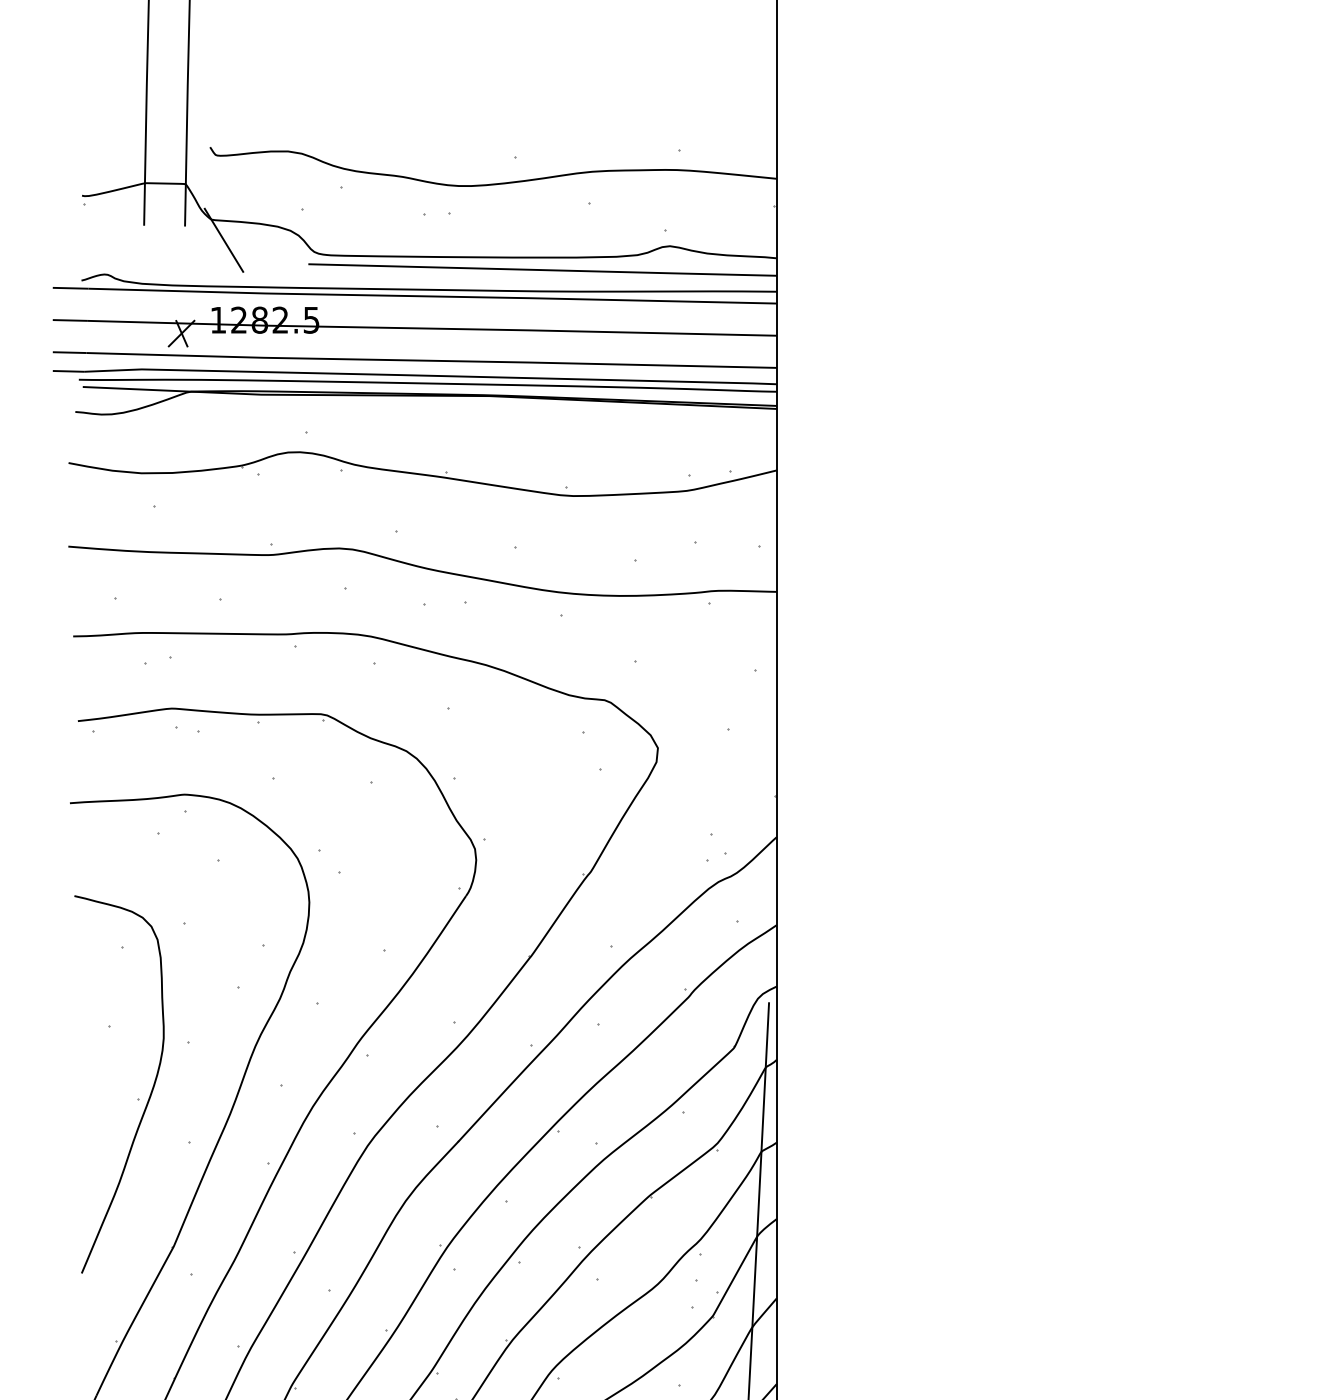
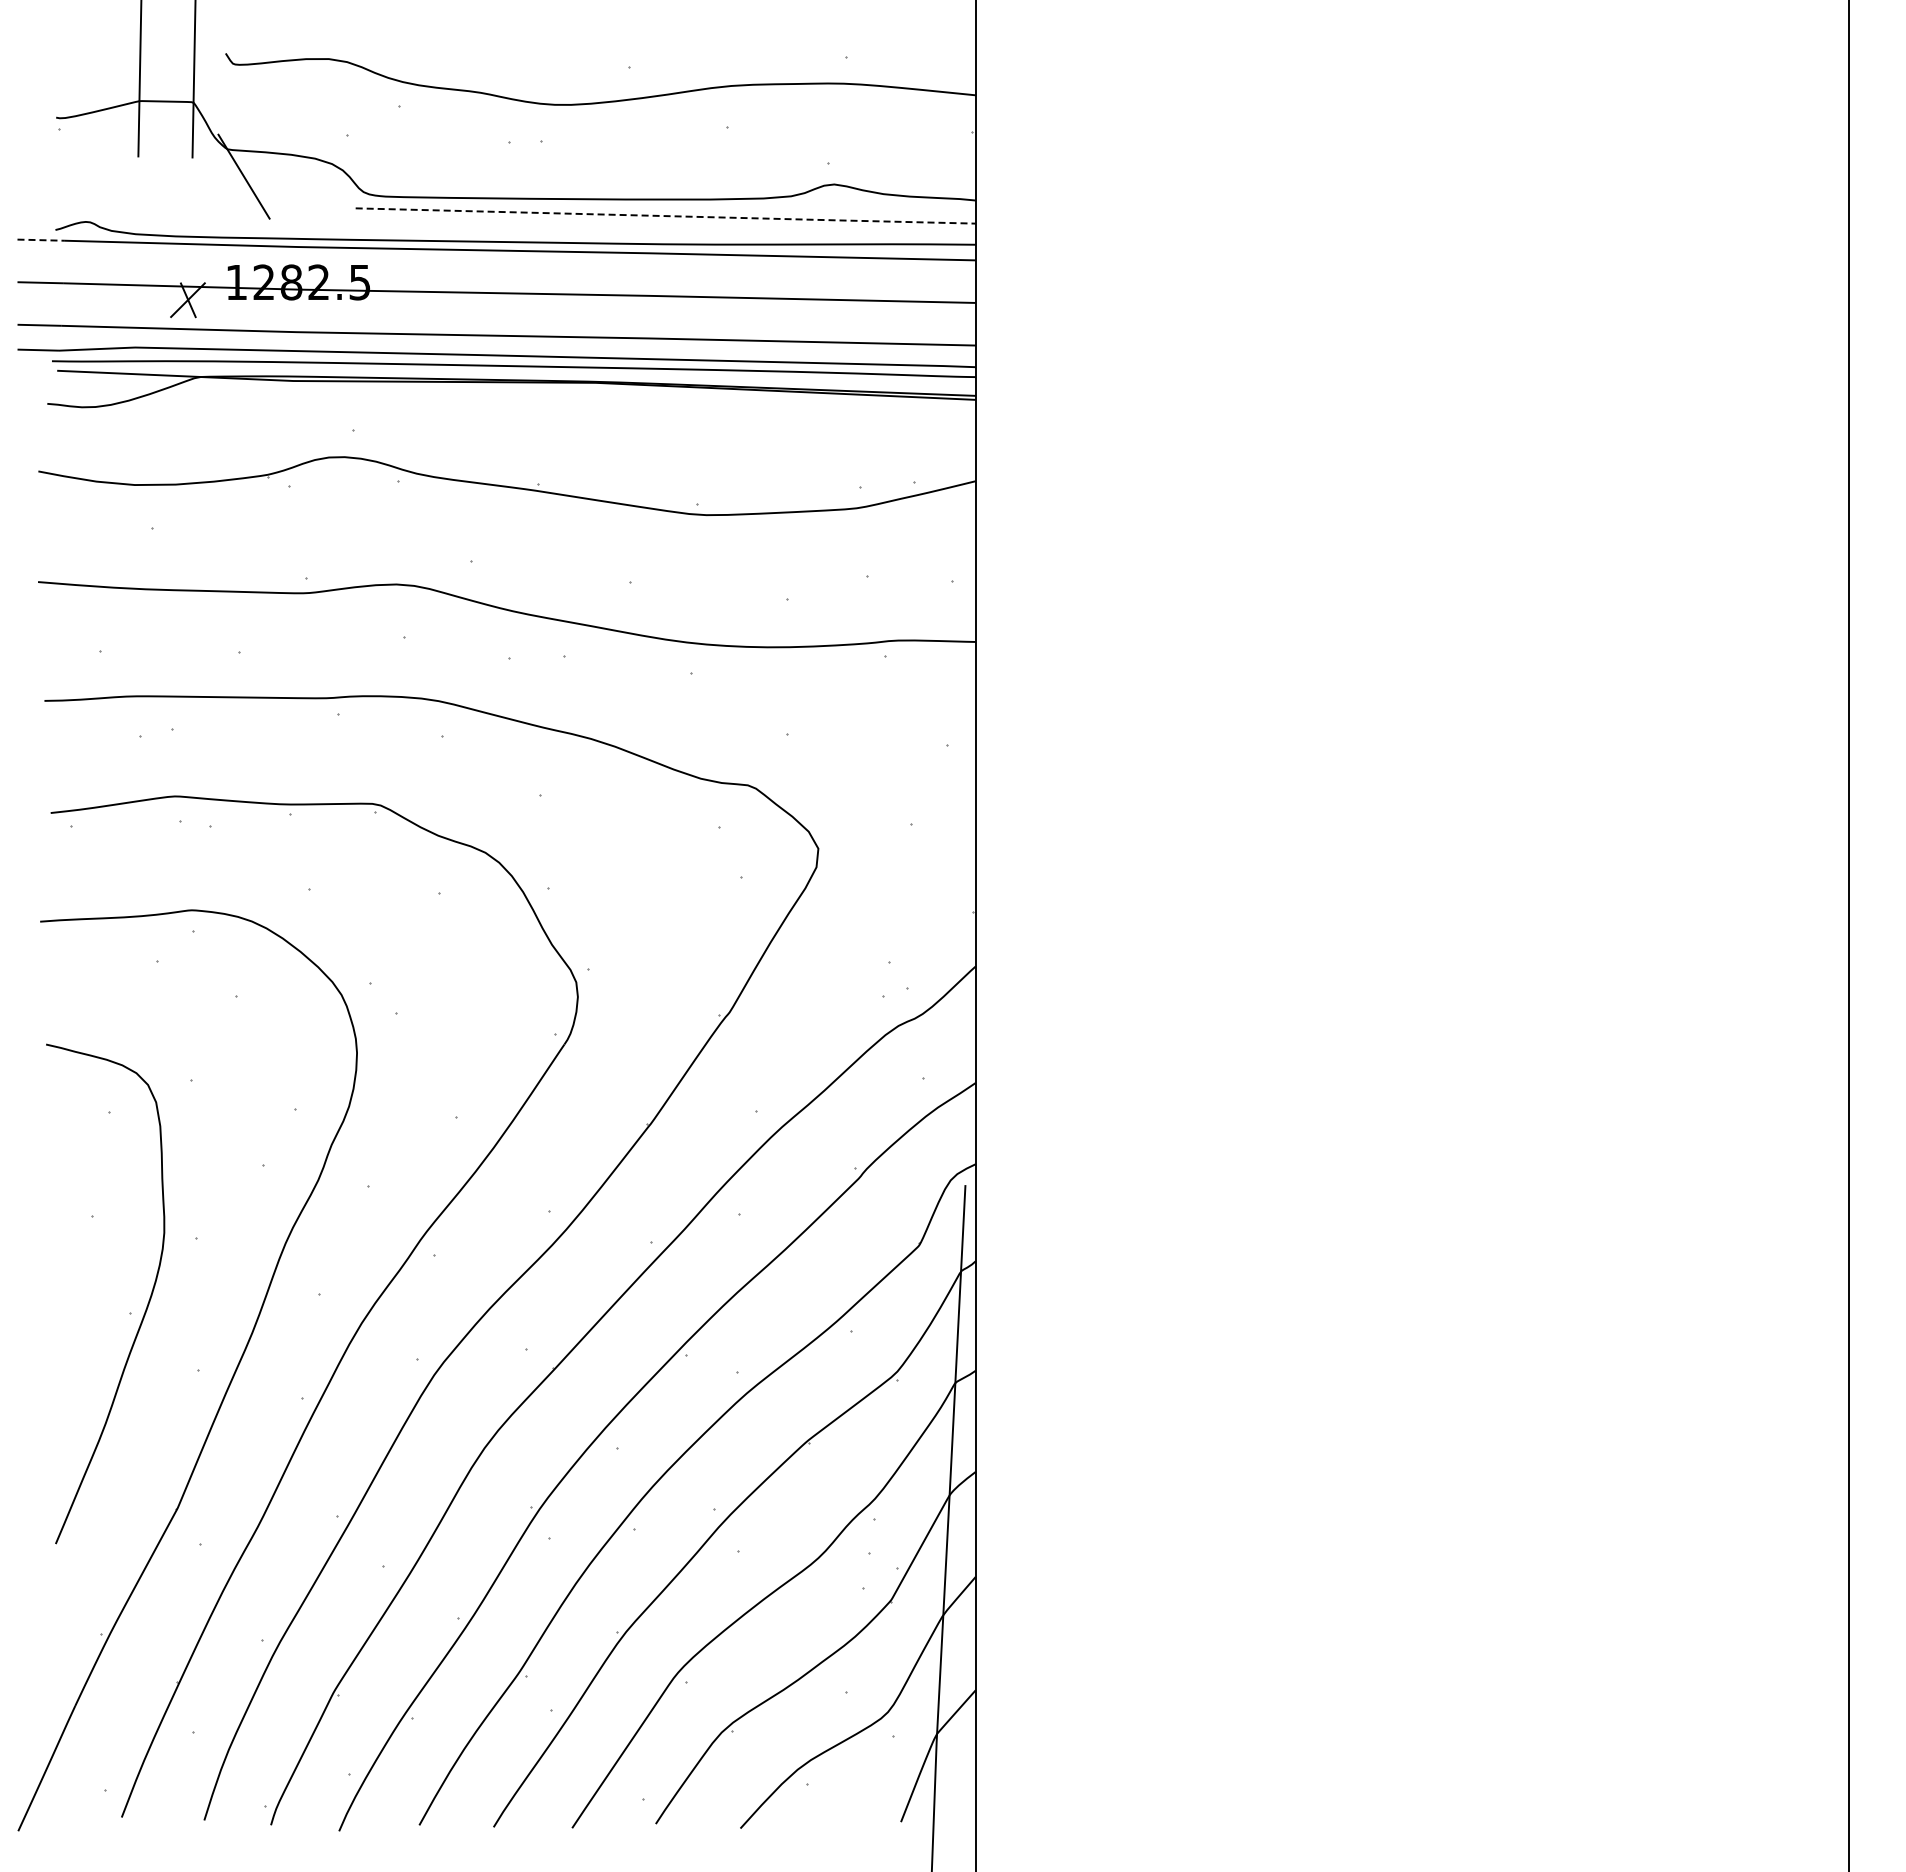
line: (543, 270) -> (666, 216), solid -> dashed
line: (70, 288) -> (41, 240), solid -> dashed

